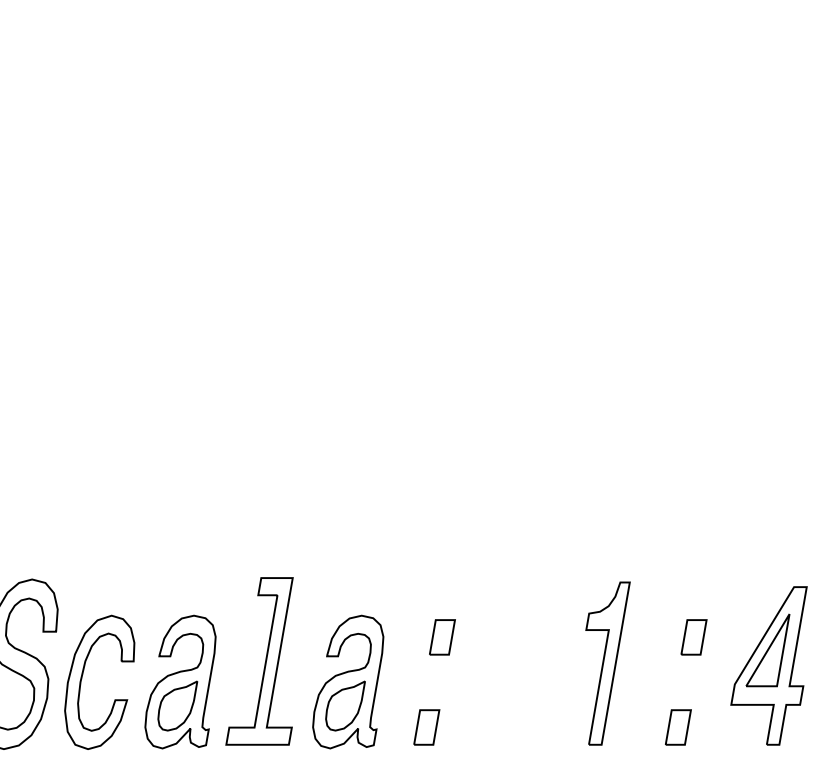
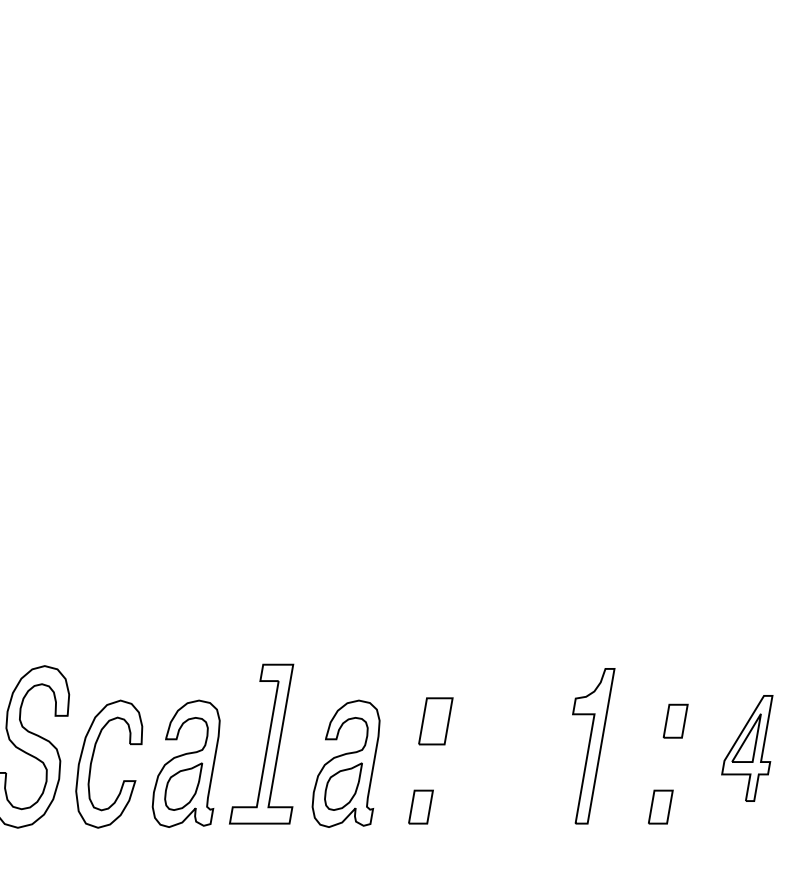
part: (442, 636) -> (435, 720), size x1.4
part: (769, 665) -> (747, 748), size x0.7

